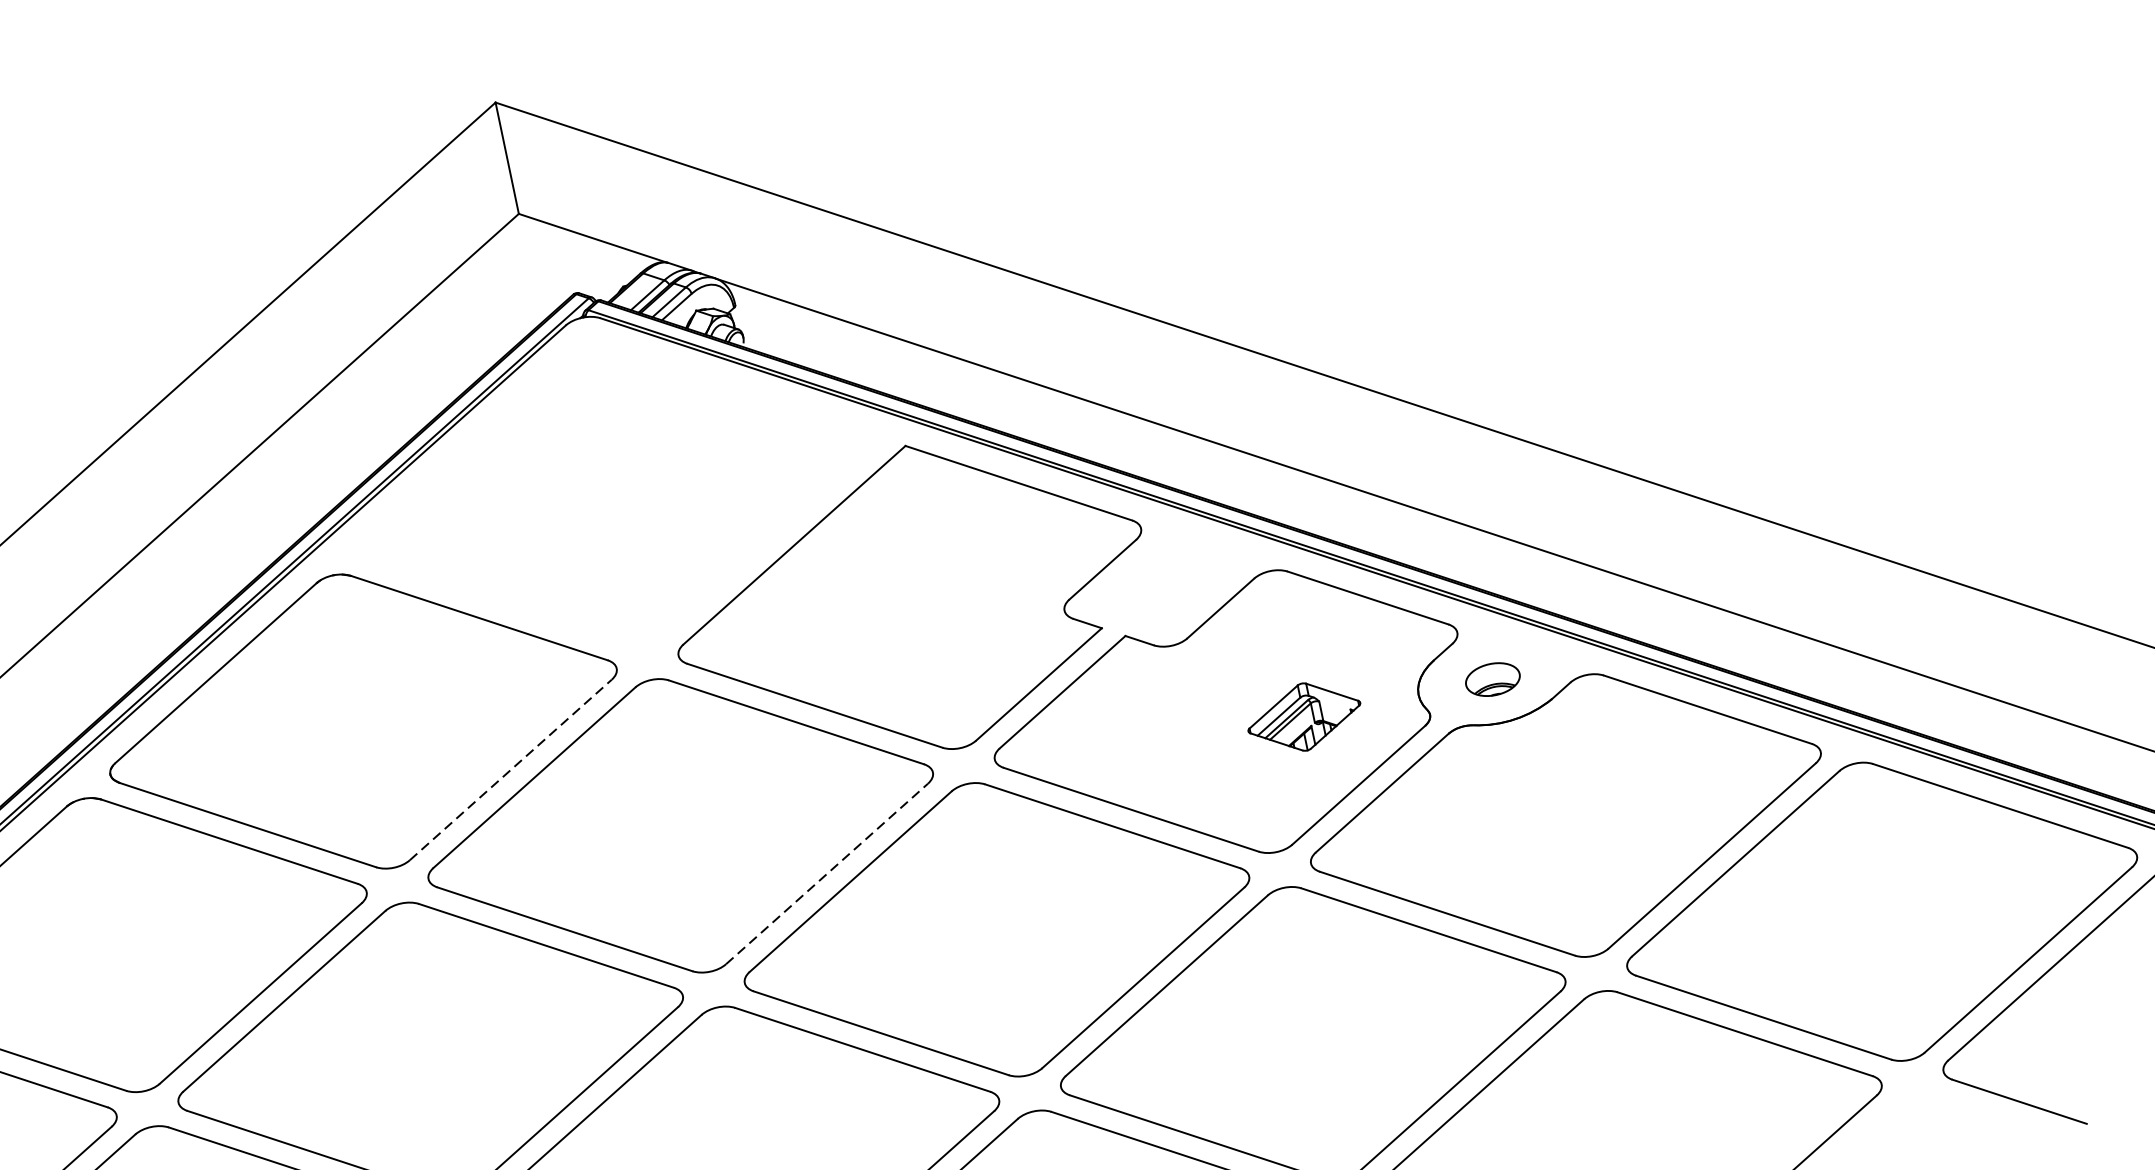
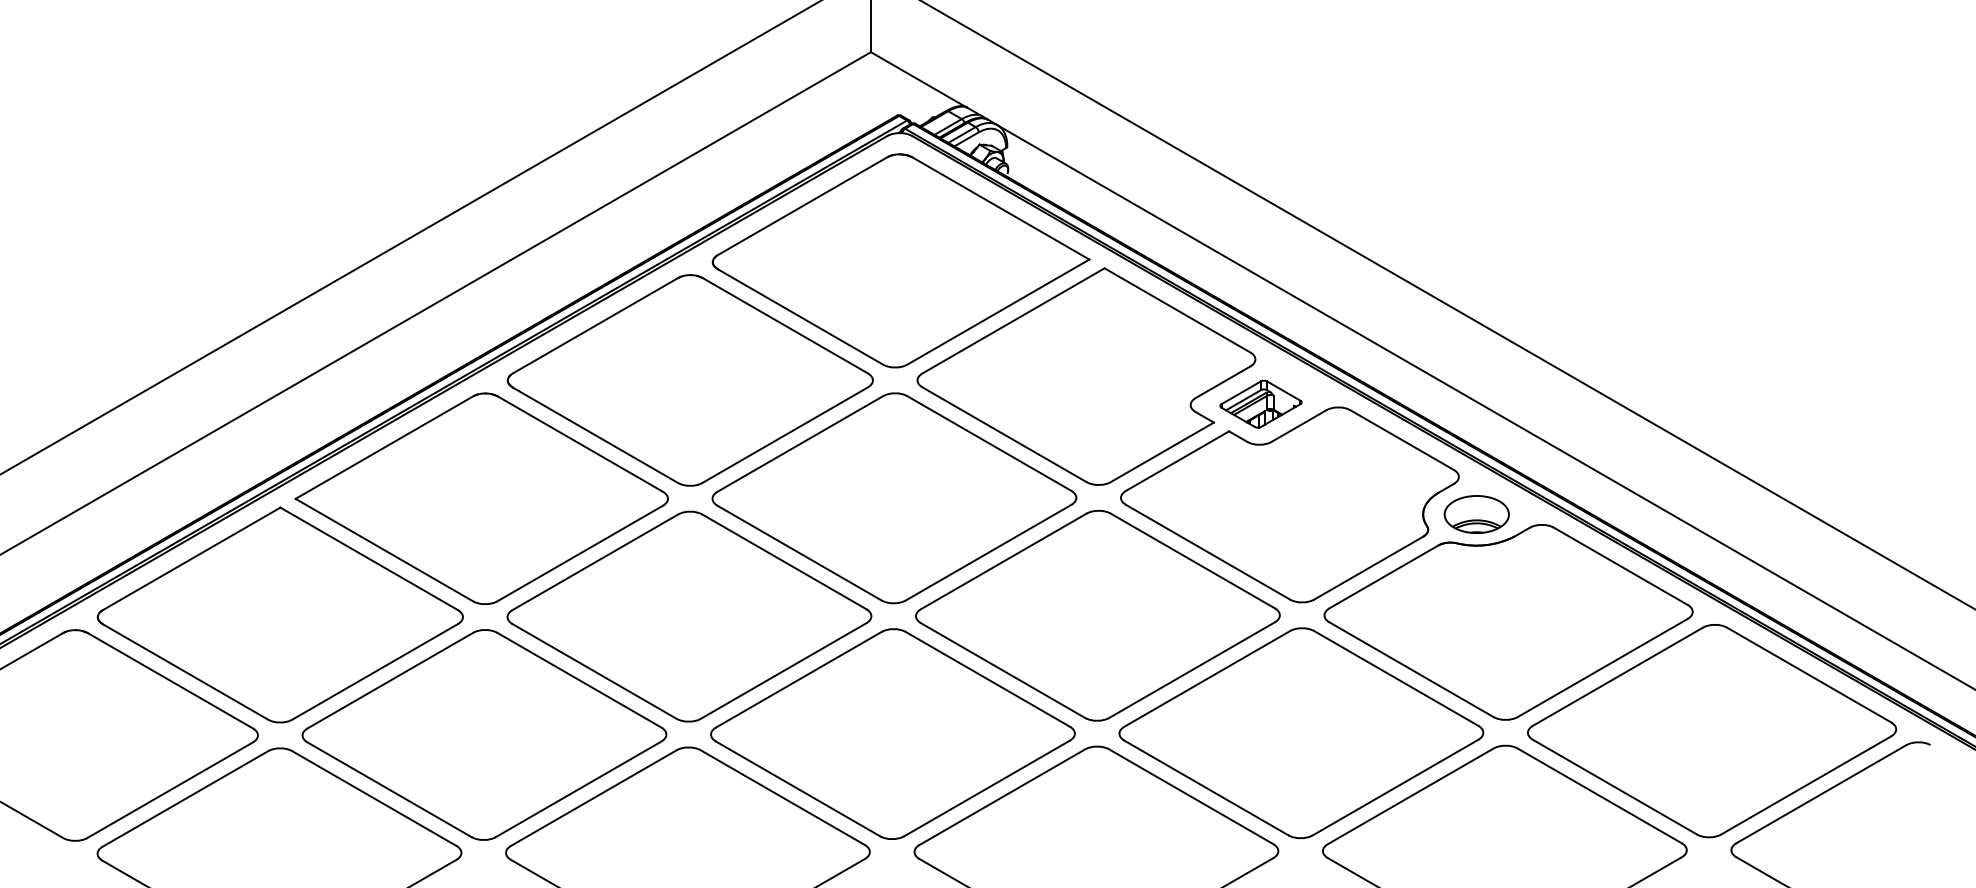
part: (620, 494) -> (900, 260), added
part: (1492, 679) -> (1476, 514), size x1.67
part: (1303, 716) -> (1260, 403), moved
line: (511, 770) -> (785, 435), dashed -> solid
line: (826, 873) -> (988, 552), dashed -> solid

